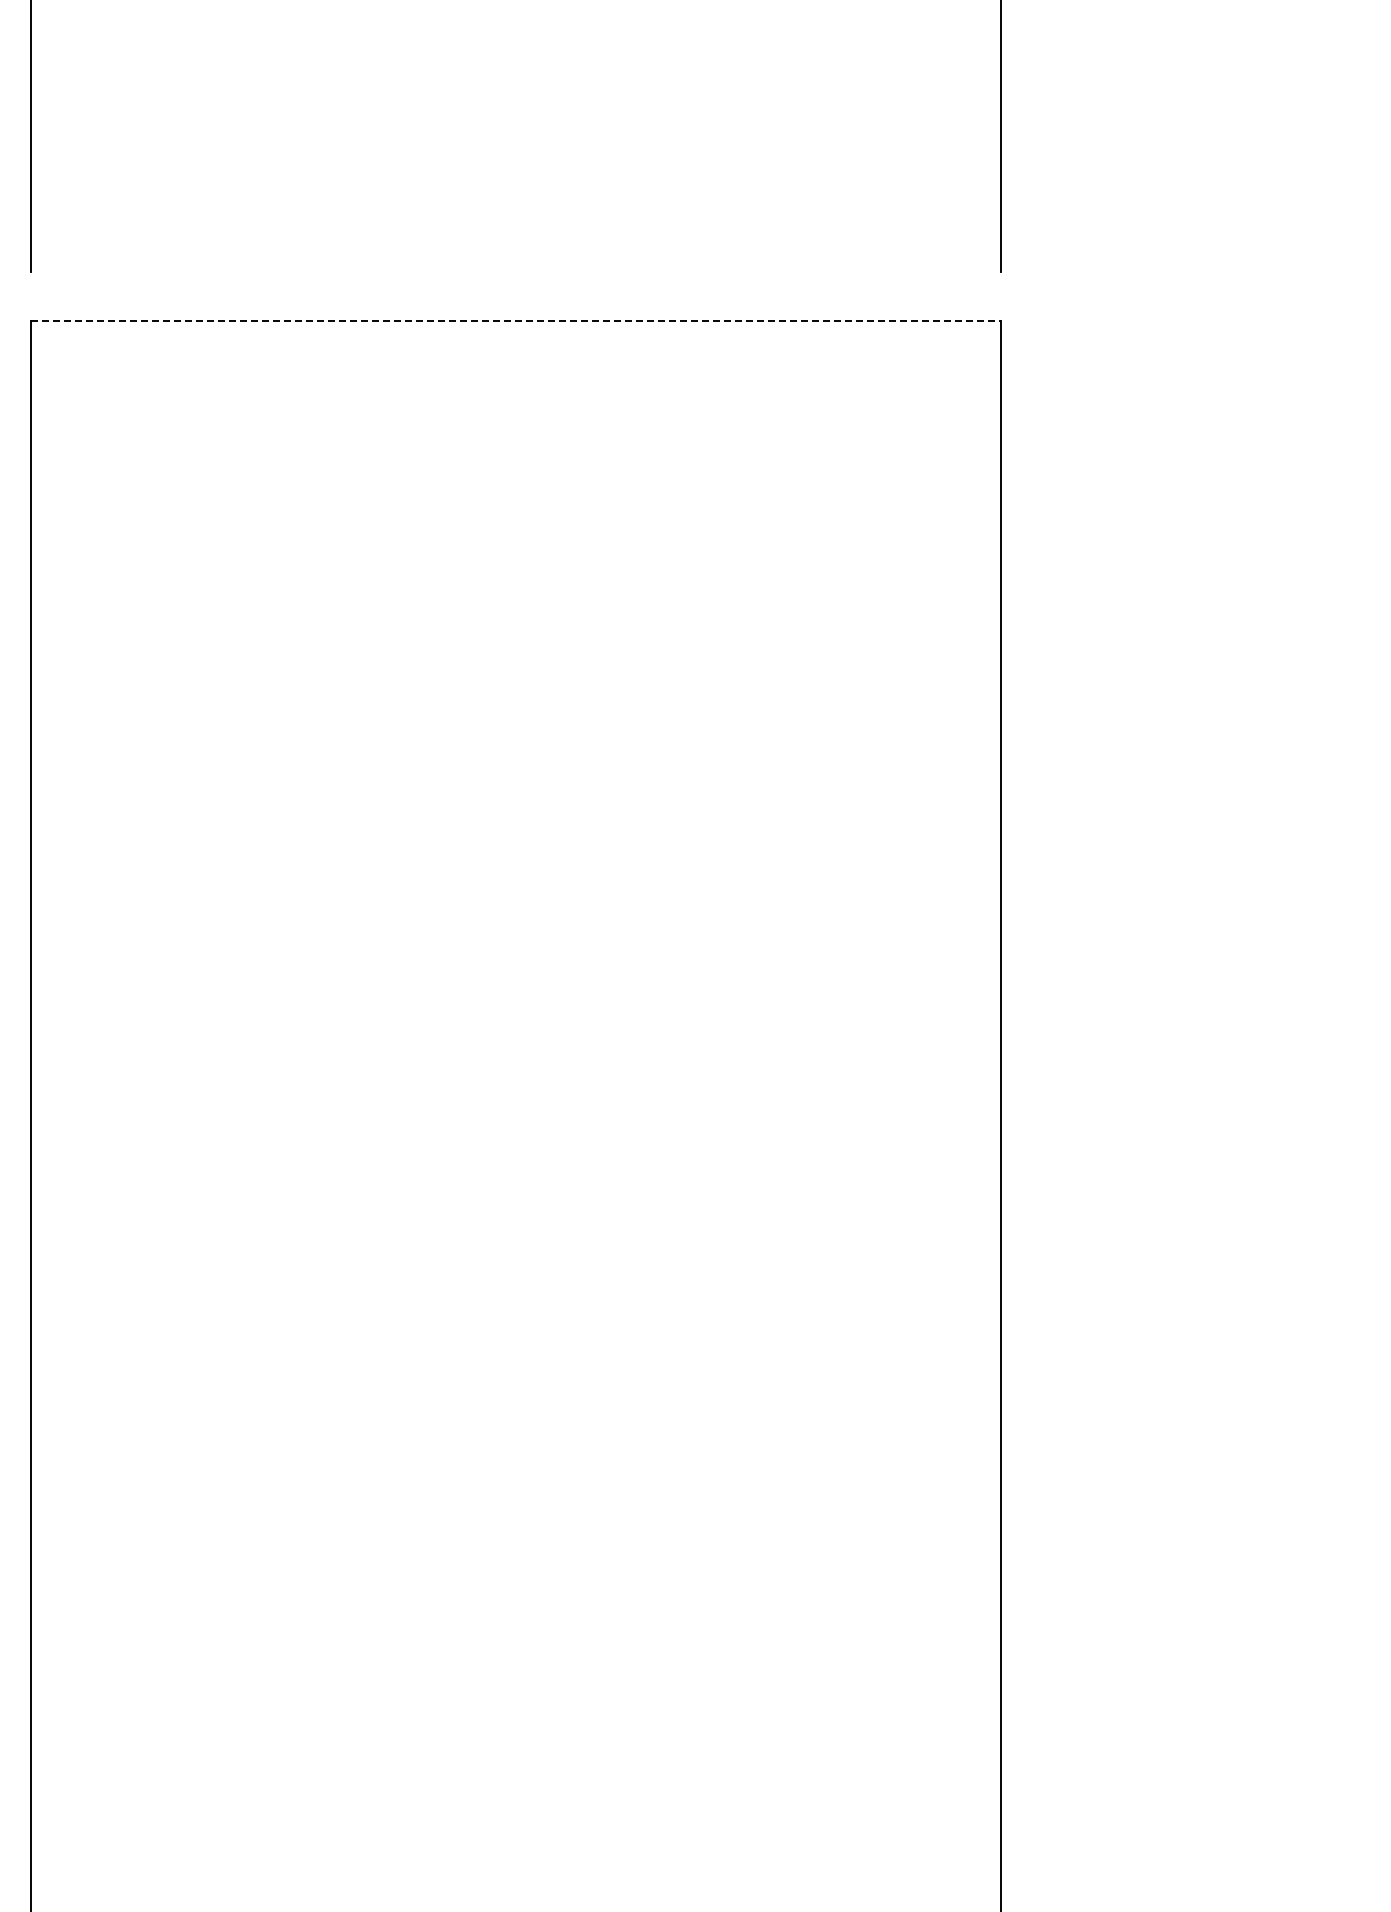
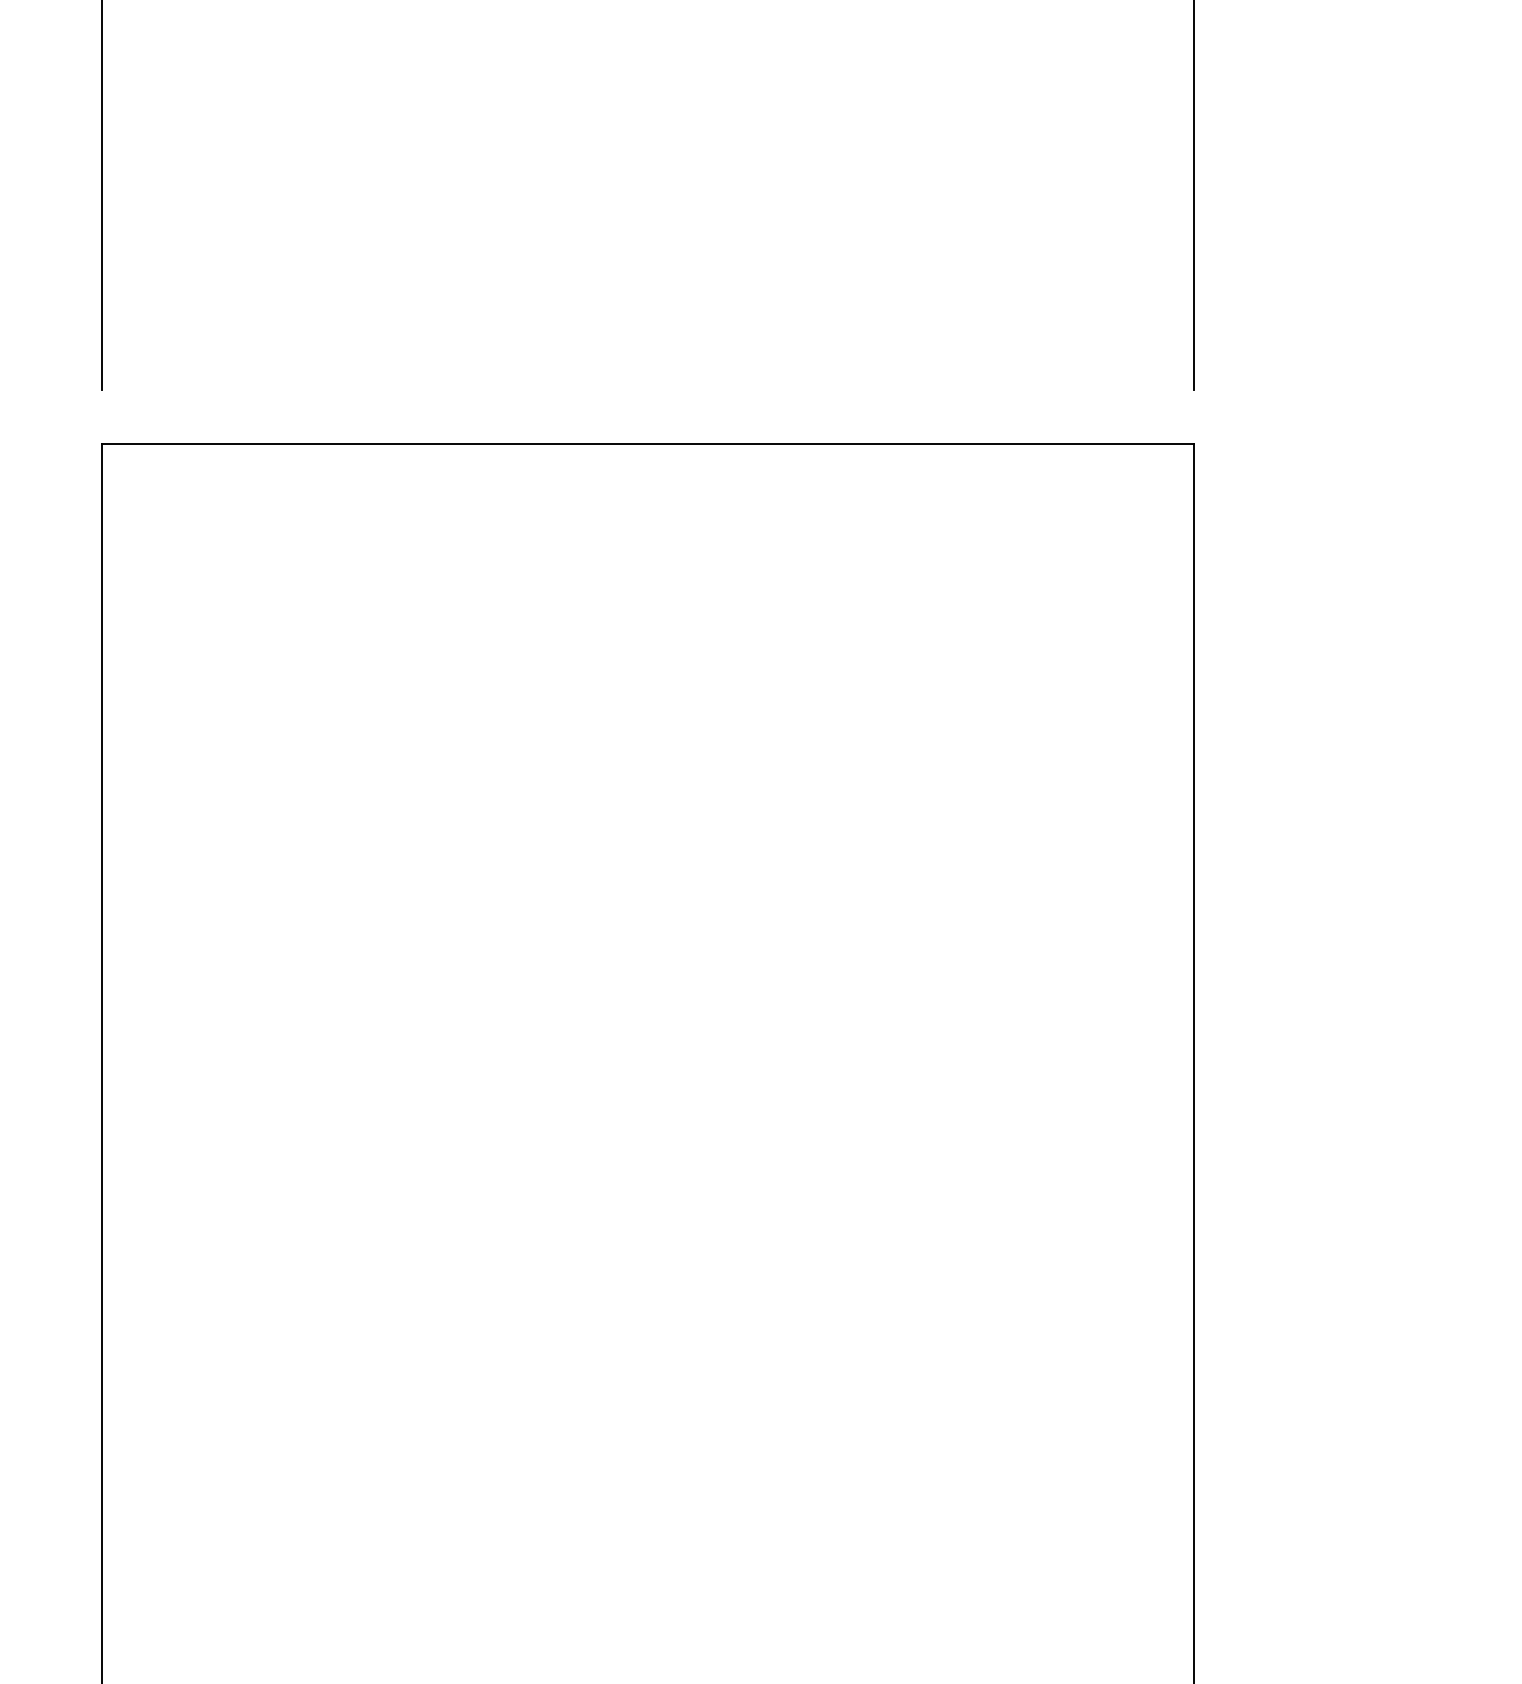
line: (516, 320) -> (648, 444), dashed -> solid

